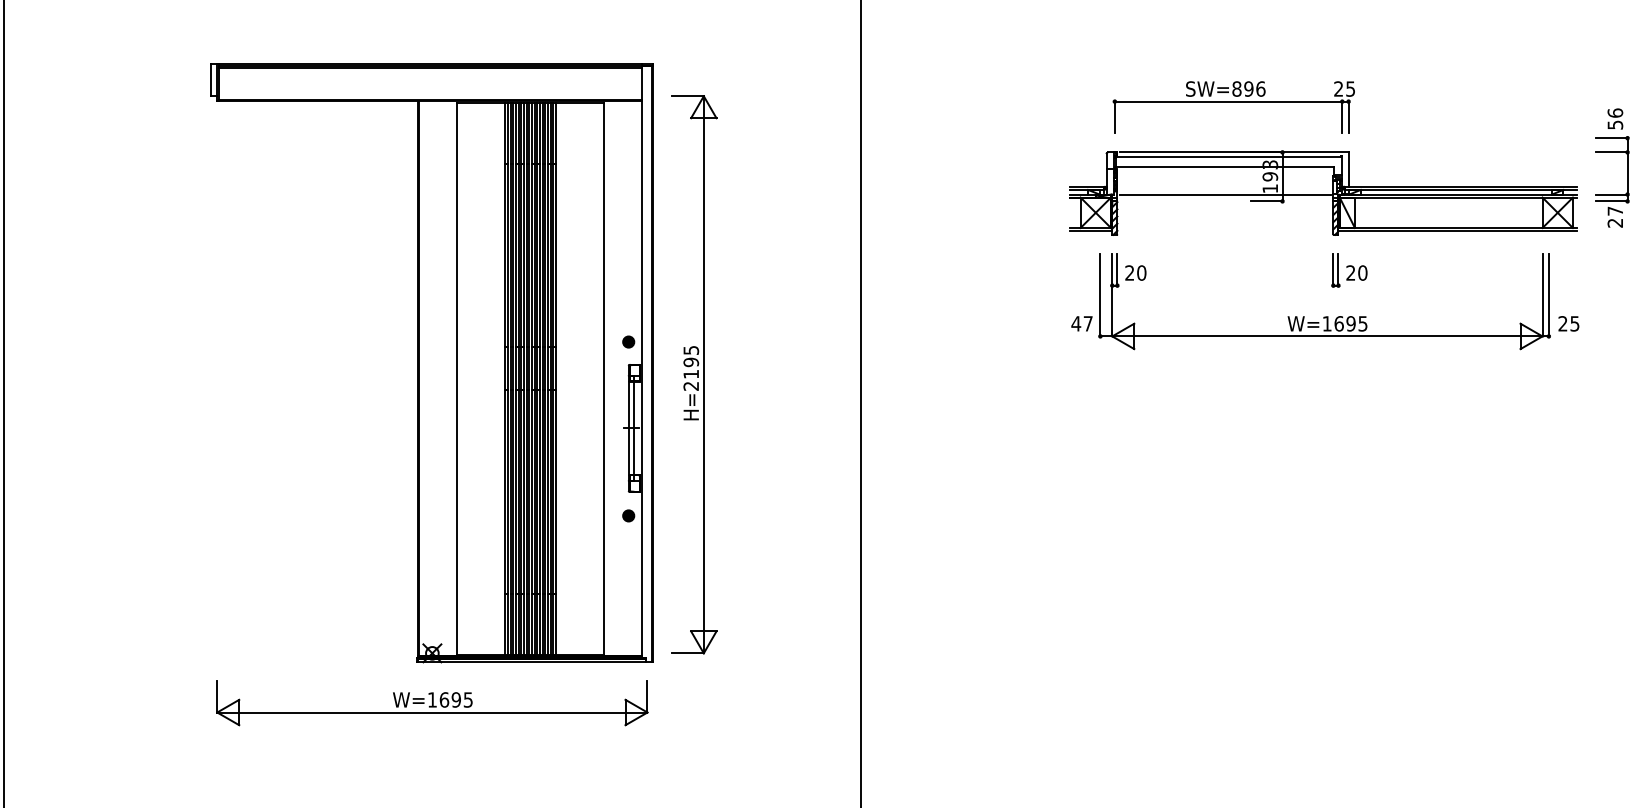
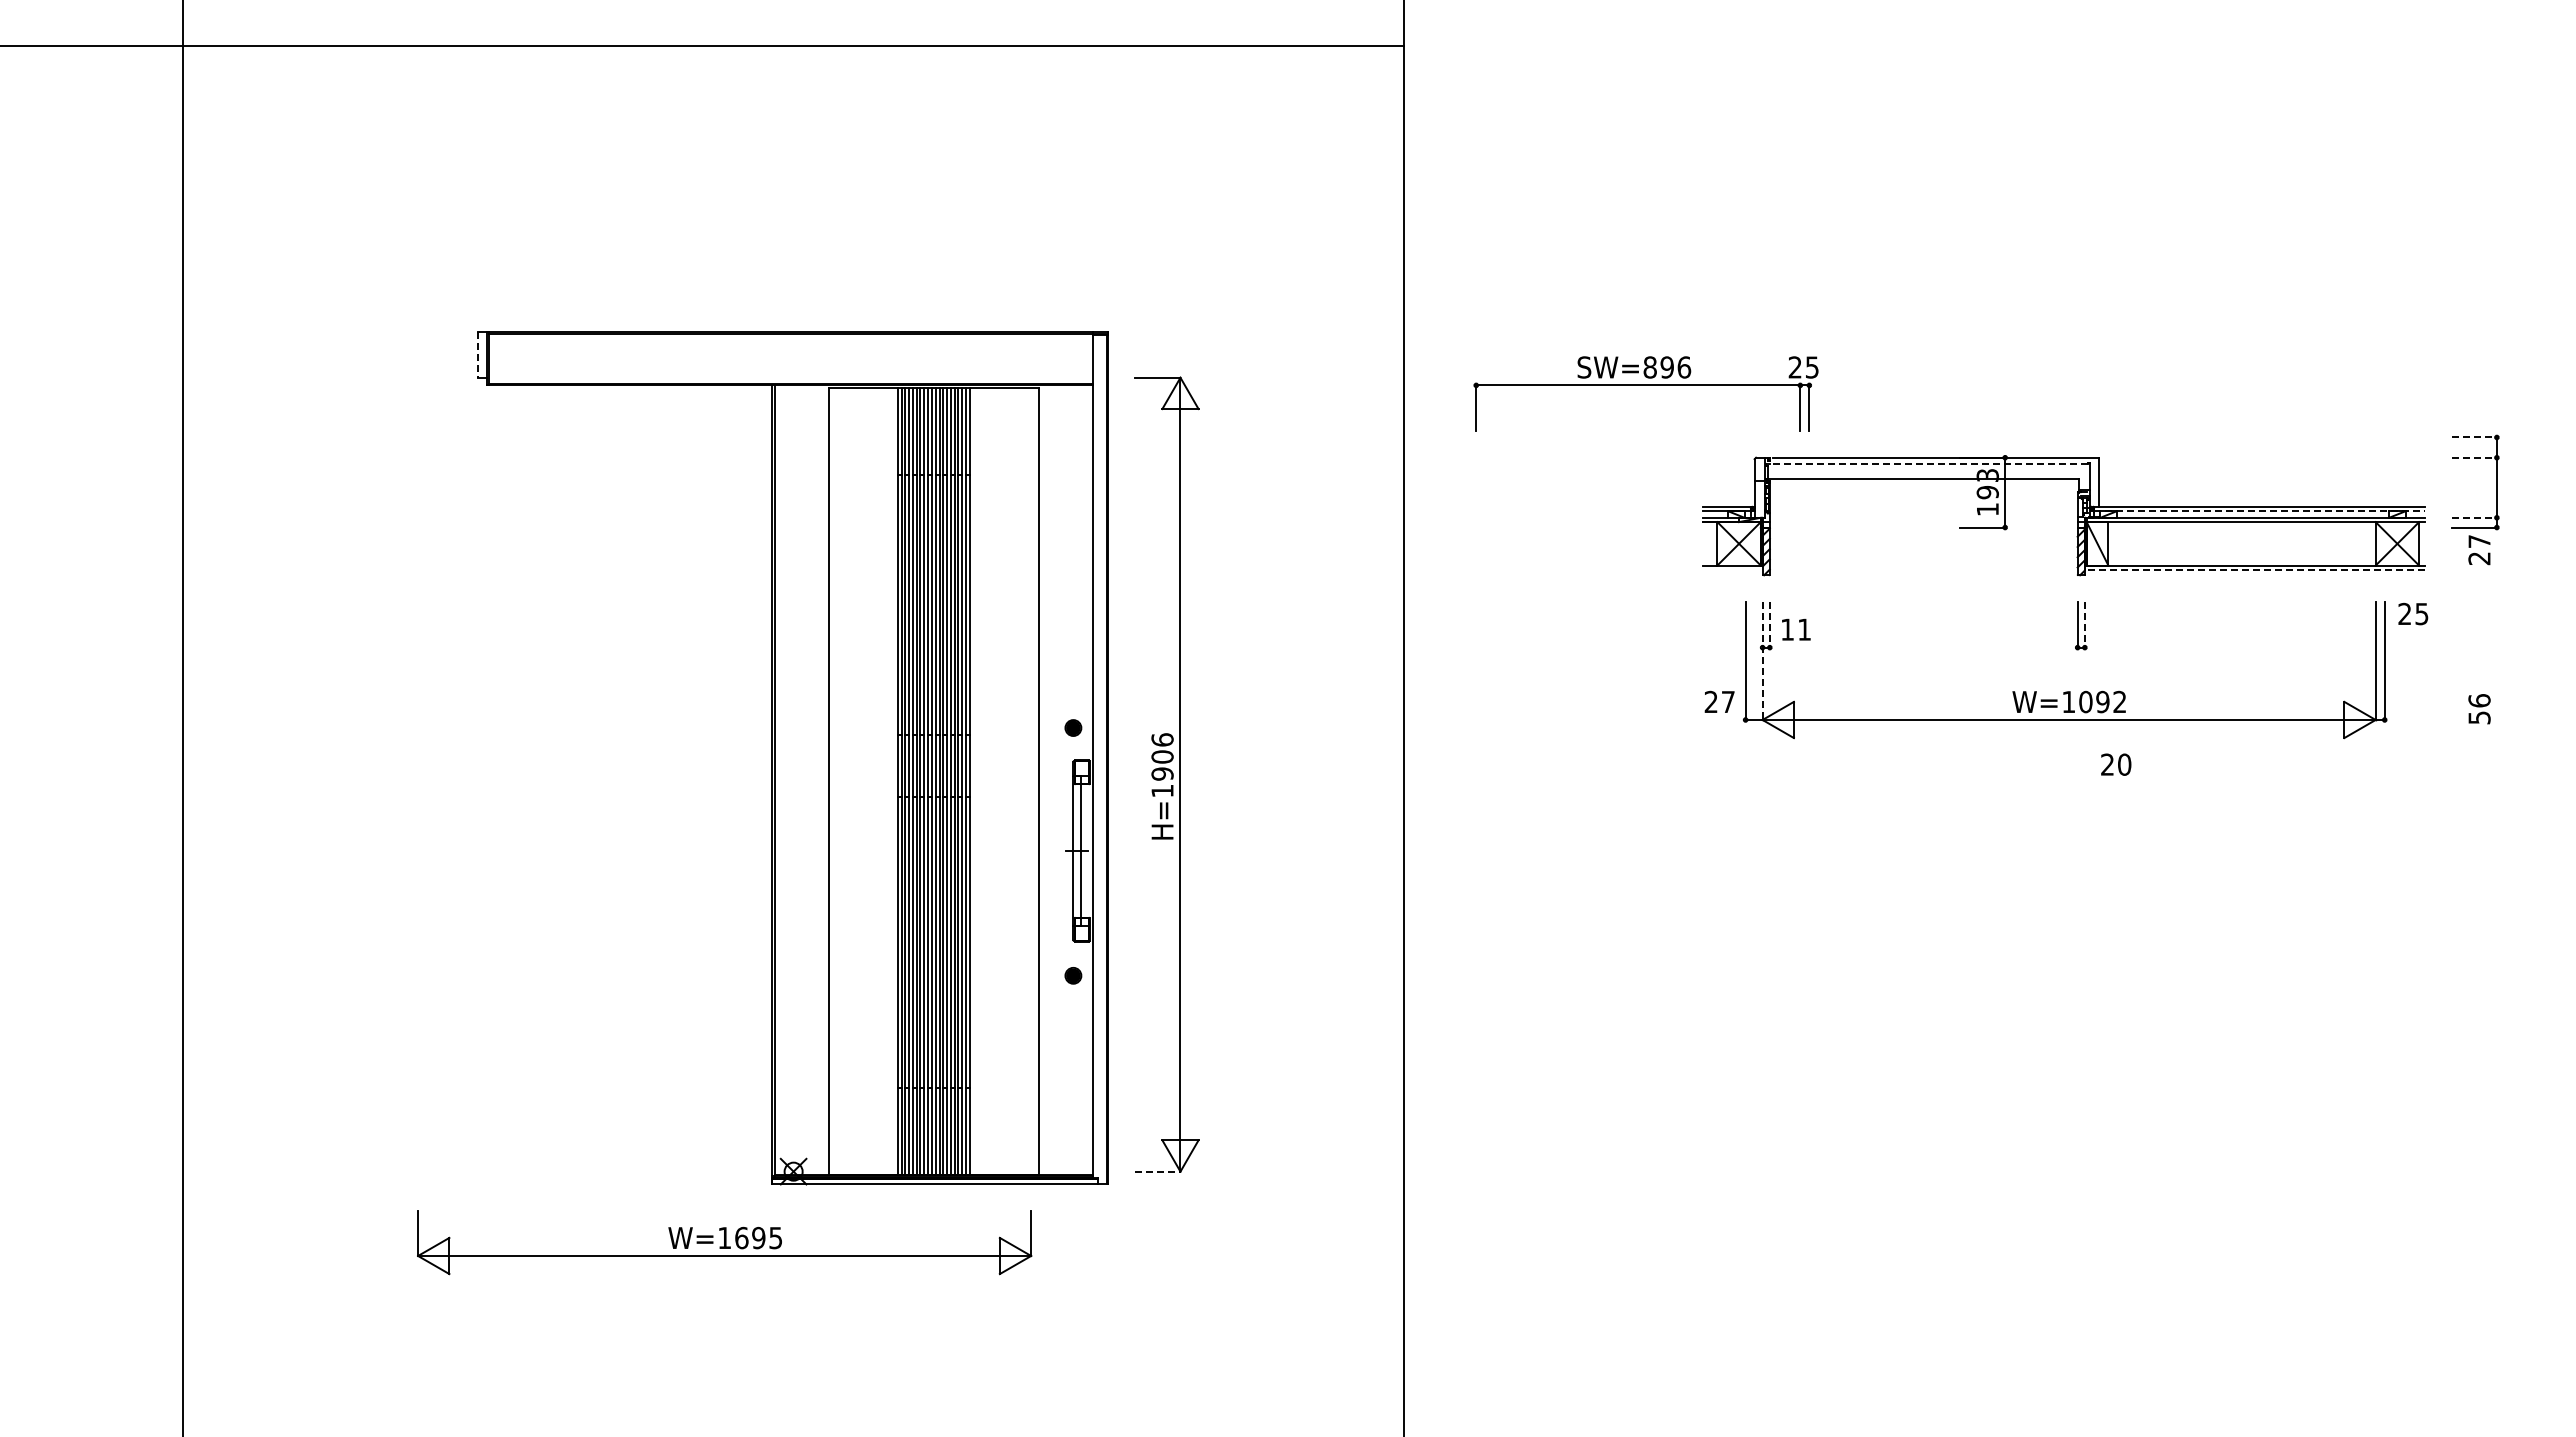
line: (430, 68) -> (790, 337), removed
line: (211, 79) -> (478, 354), solid -> dashed
part: (1233, 101) -> (1645, 385), moved
text: (1615, 119) -> (2479, 709), moved
line: (1611, 138) -> (2474, 437), solid -> dashed
line: (1611, 152) -> (2474, 457), solid -> dashed
line: (1228, 156) -> (1928, 463), solid -> dashed
line: (1460, 190) -> (2259, 511), solid -> dashed
line: (1225, 194) -> (1923, 517), removed
line: (1611, 194) -> (2474, 517), solid -> dashed
line: (1091, 231) -> (1732, 570), removed
line: (1457, 231) -> (2254, 570), solid -> dashed
line: (1117, 270) -> (1769, 625), solid -> dashed
line: (1338, 270) -> (2084, 625), solid -> dashed
text: (1136, 272) -> (1796, 629), 20 -> 11
text: (1357, 272) -> (2116, 764), moved
line: (1112, 295) -> (1762, 661), solid -> dashed
text: (1076, 323) -> (1711, 701), 47 -> 27
text: (1350, 323) -> (2102, 701), W=1695 -> W=1092
text: (1569, 323) -> (2413, 613), moved
text: (691, 368) -> (1162, 765), H=2195 -> H=1906
line: (687, 653) -> (1157, 1171), solid -> dashed
part: (432, 703) -> (724, 1242), moved

